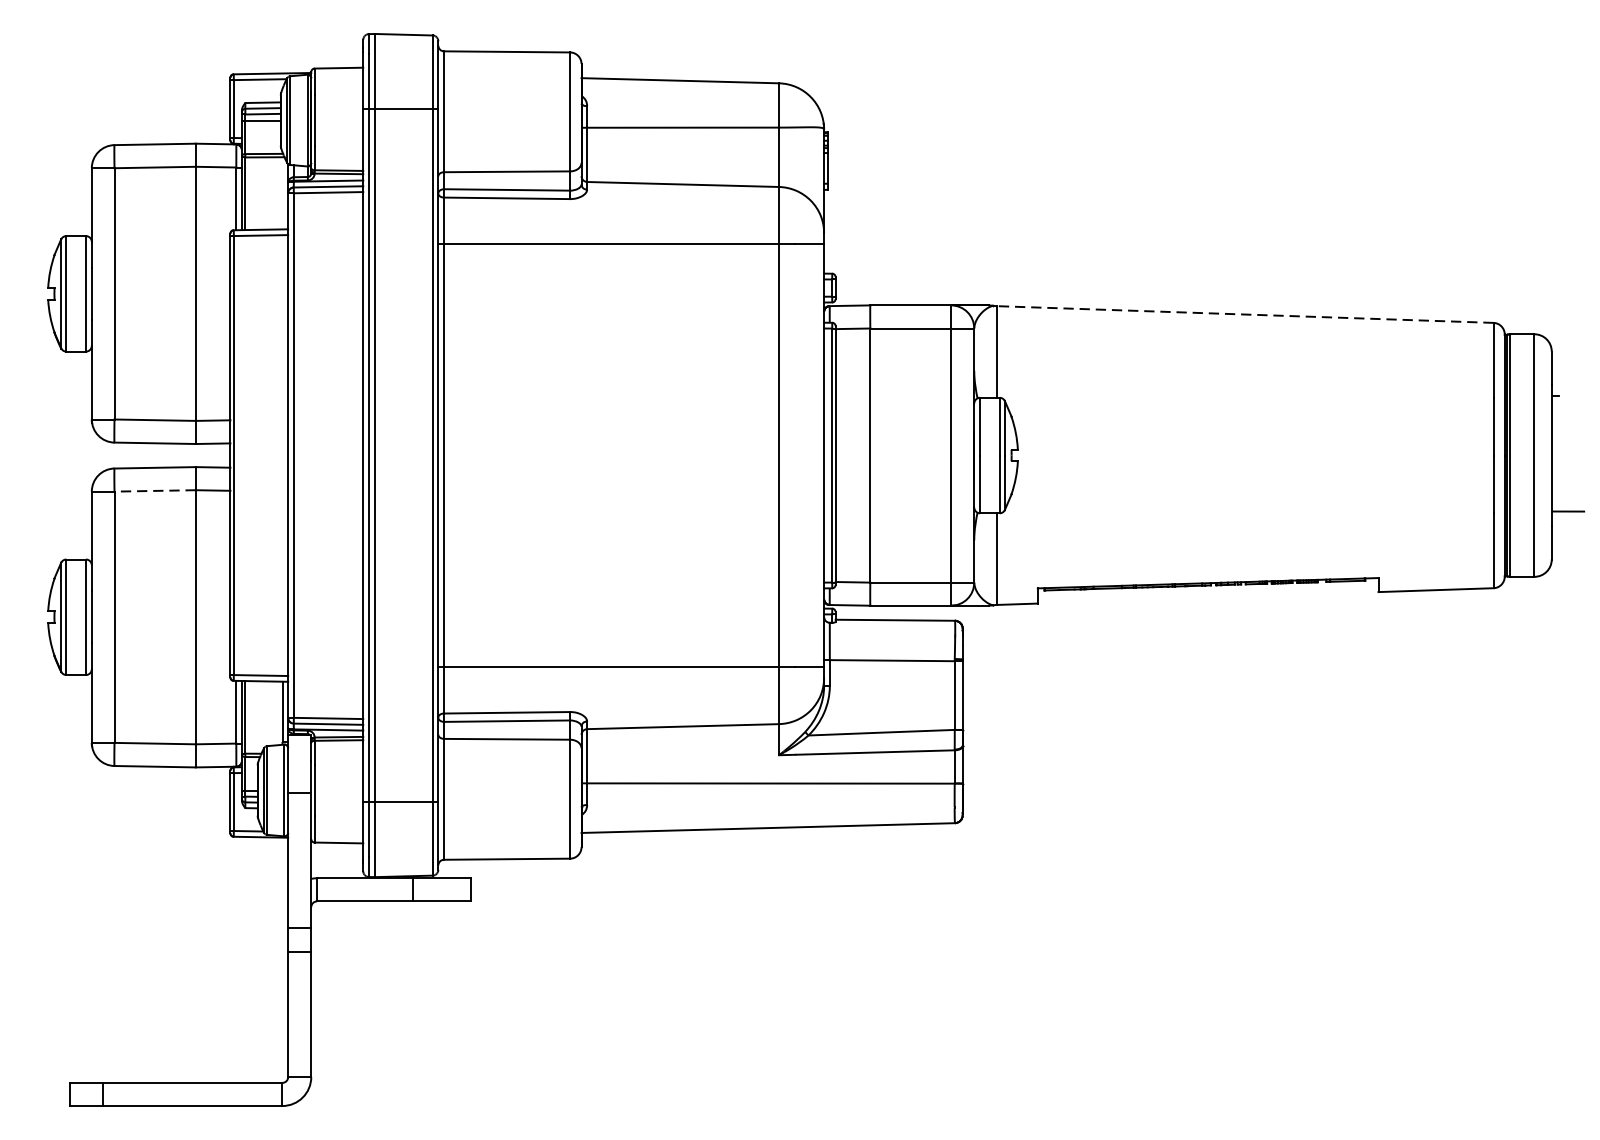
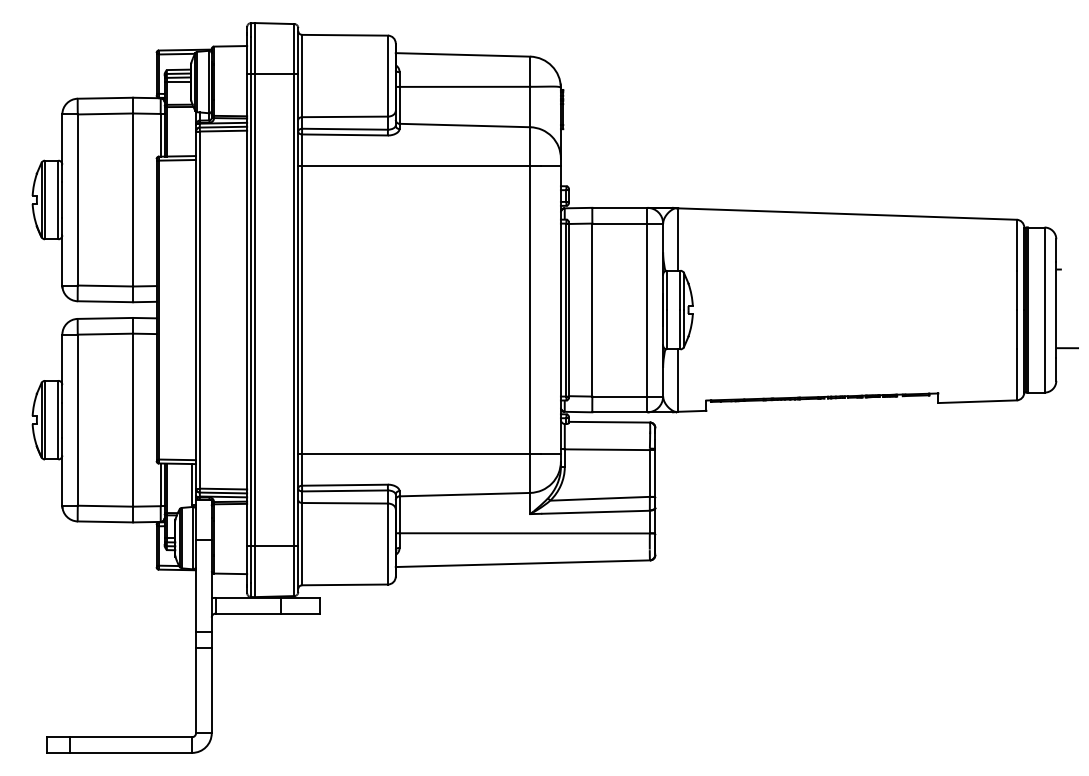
line: (1245, 315) -> (847, 214), dashed -> solid
line: (155, 491) -> (105, 334), dashed -> solid

